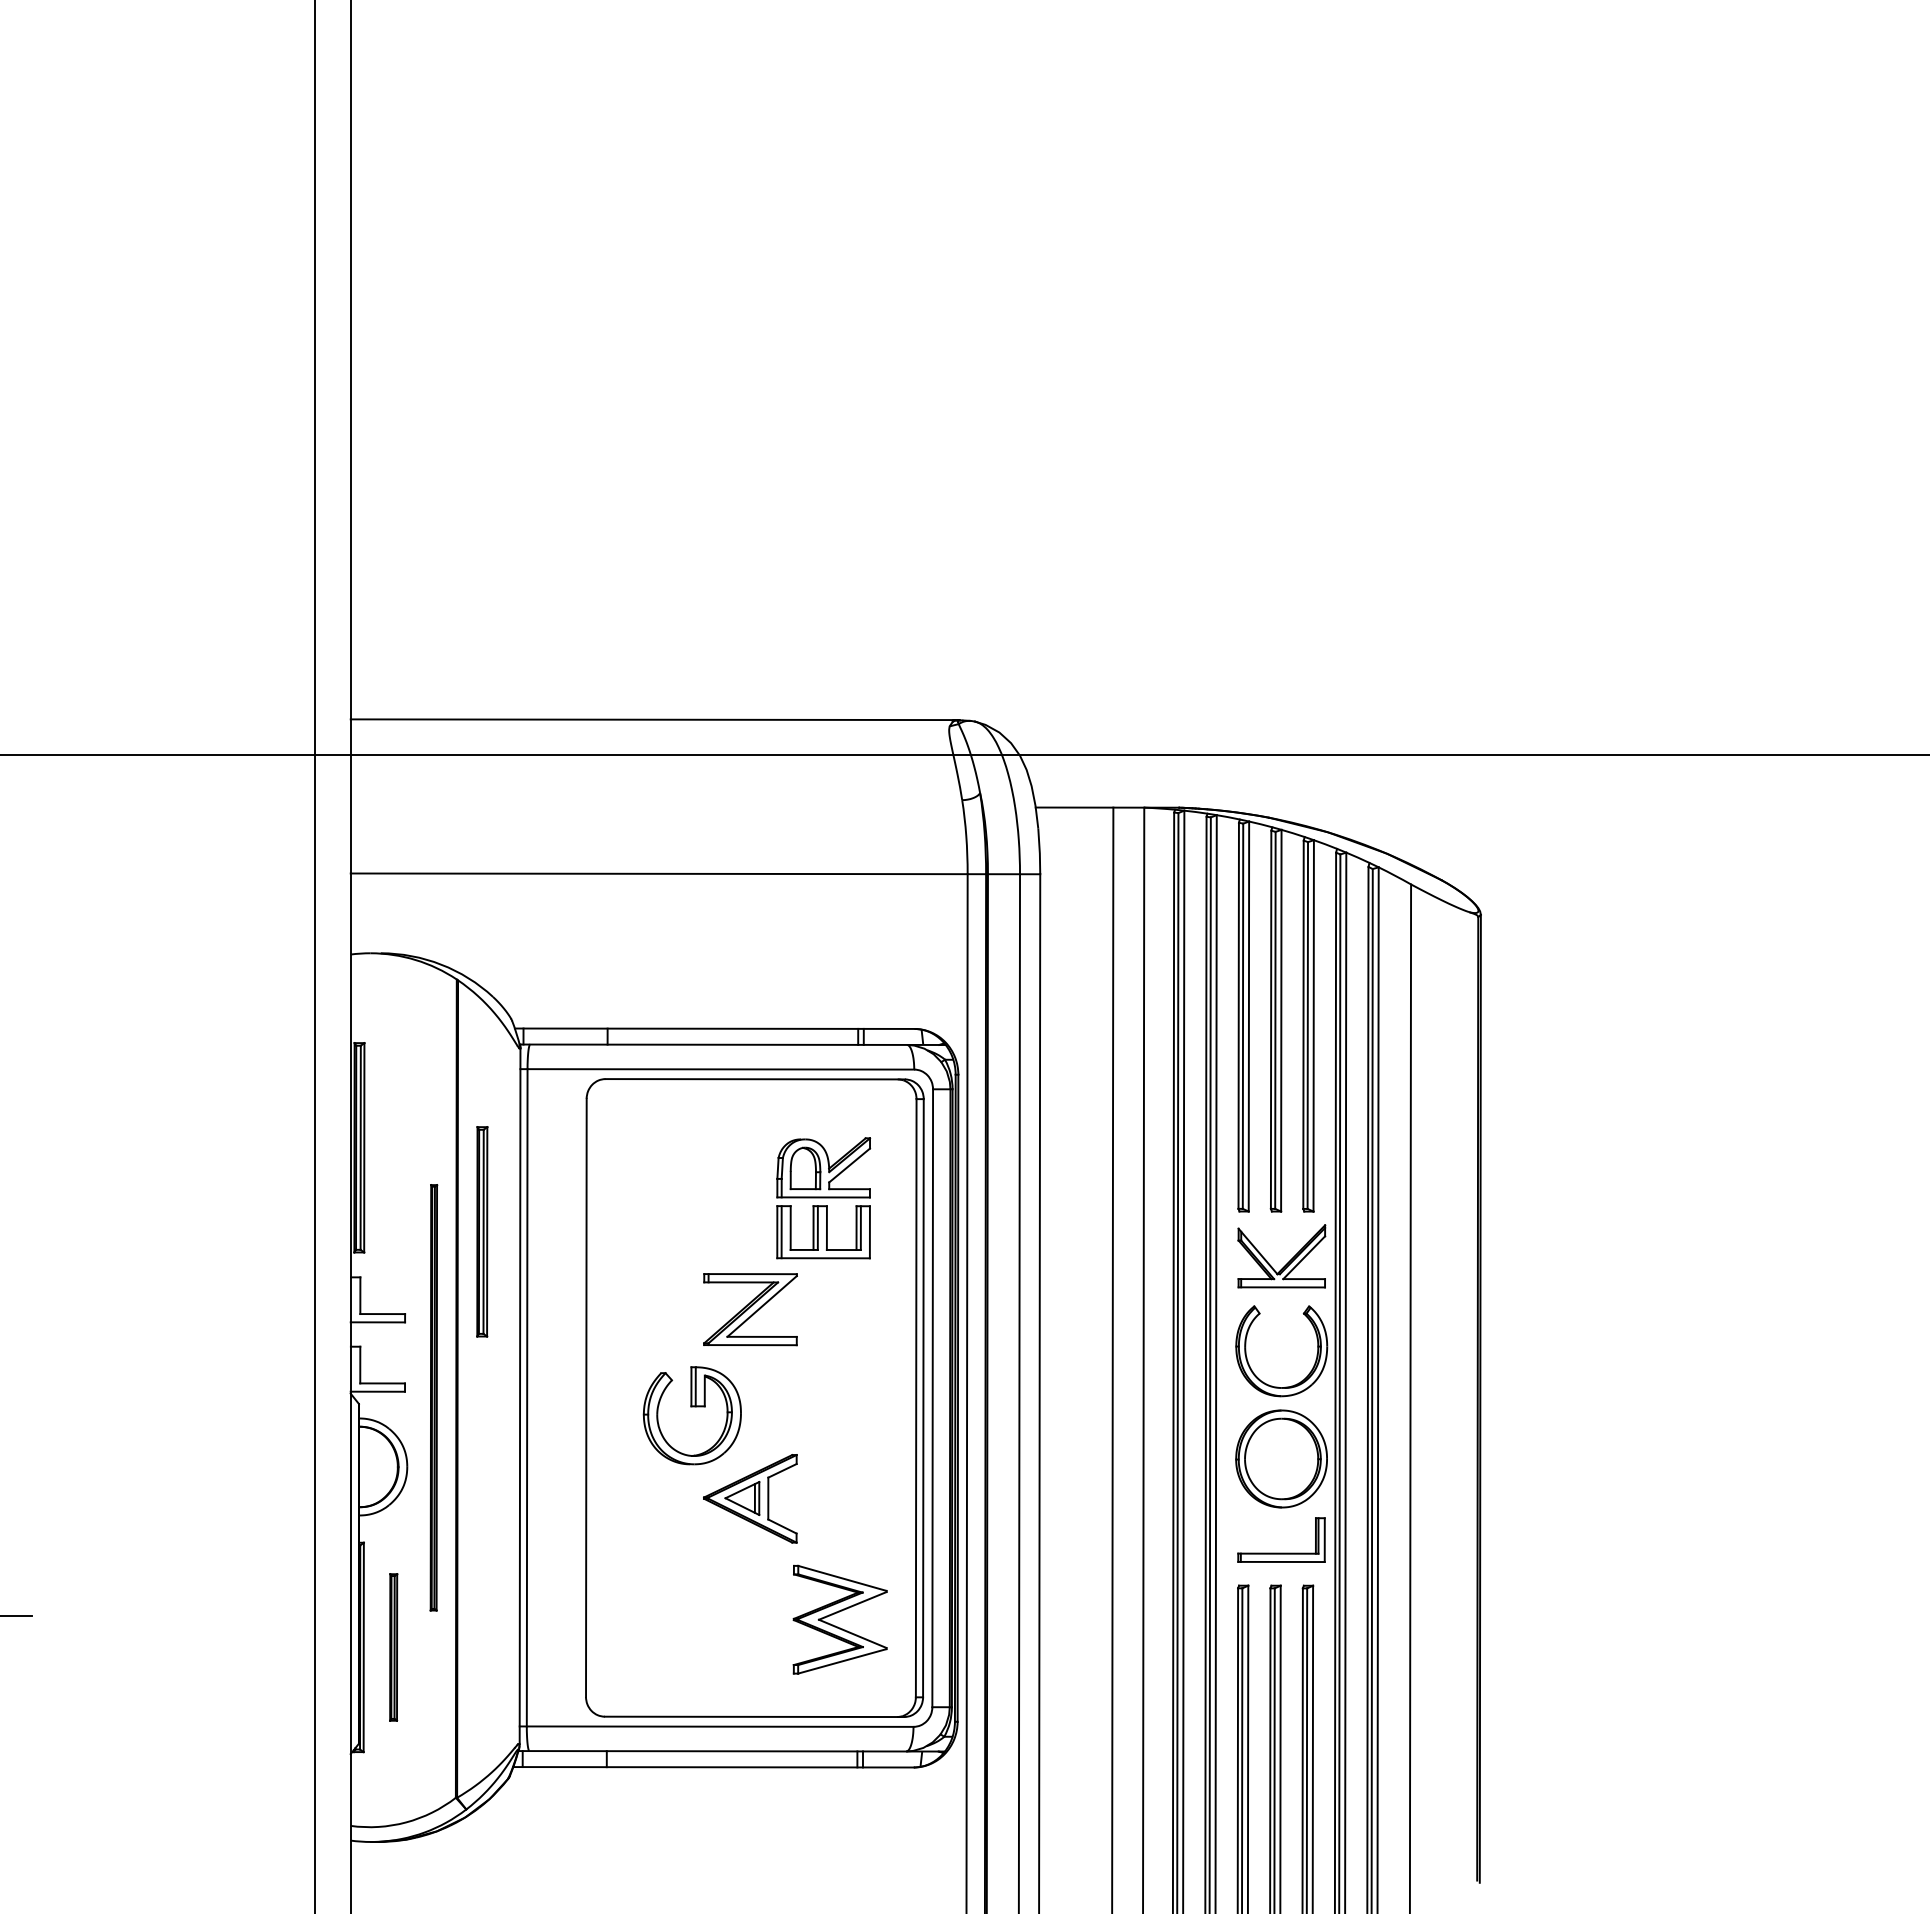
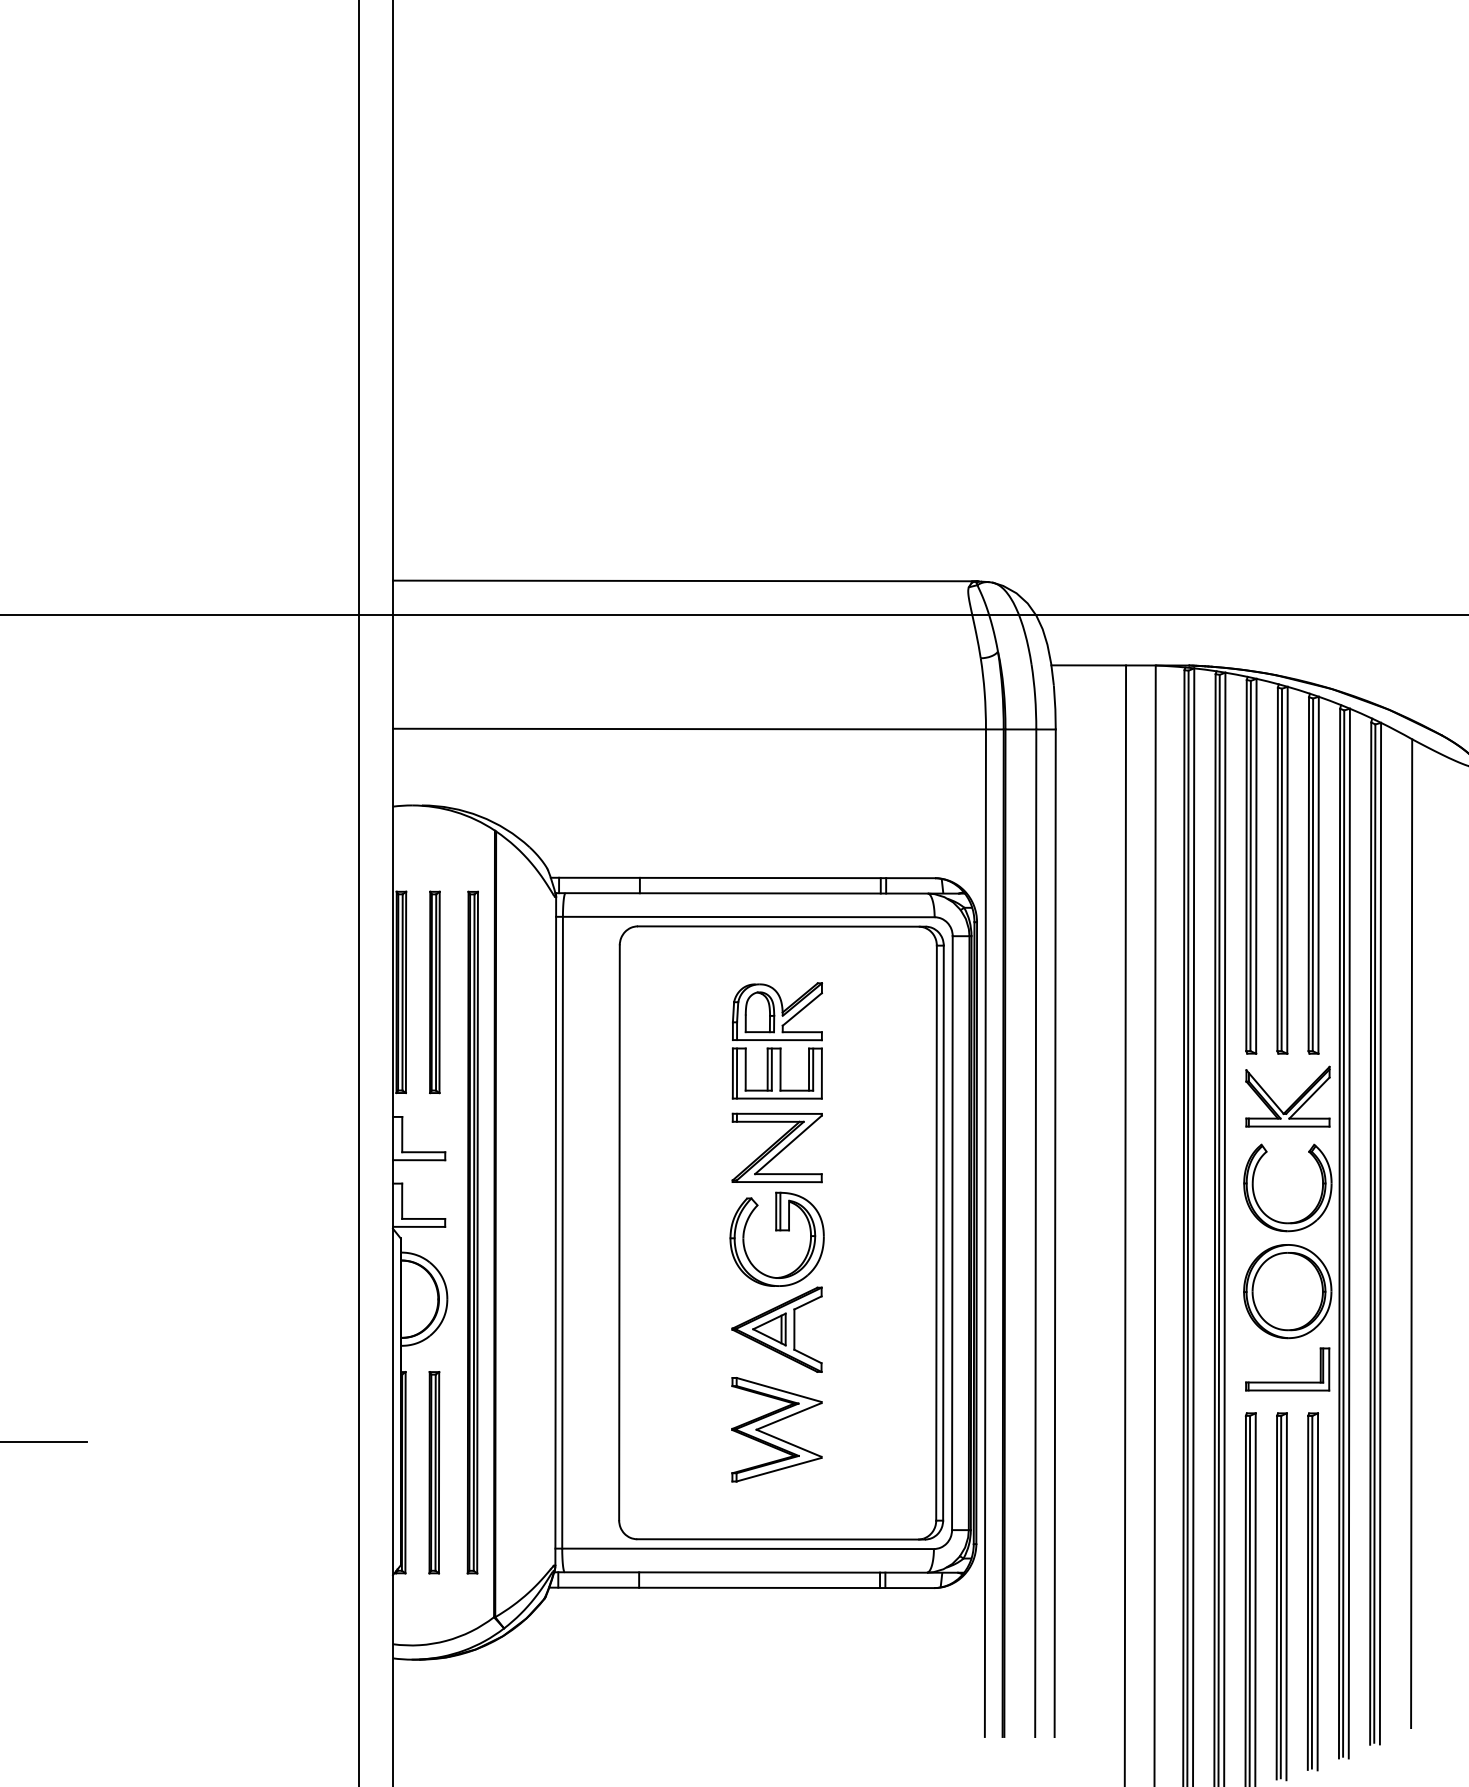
part: (823, 1198) -> (777, 1041), moved
part: (482, 1231) -> (435, 992), moved
part: (433, 1397) -> (472, 1232), size x1.67
part: (691, 1407) -> (776, 1231), moved
part: (837, 1613) -> (774, 1423), moved
part: (393, 1647) -> (434, 1472), size x1.43

